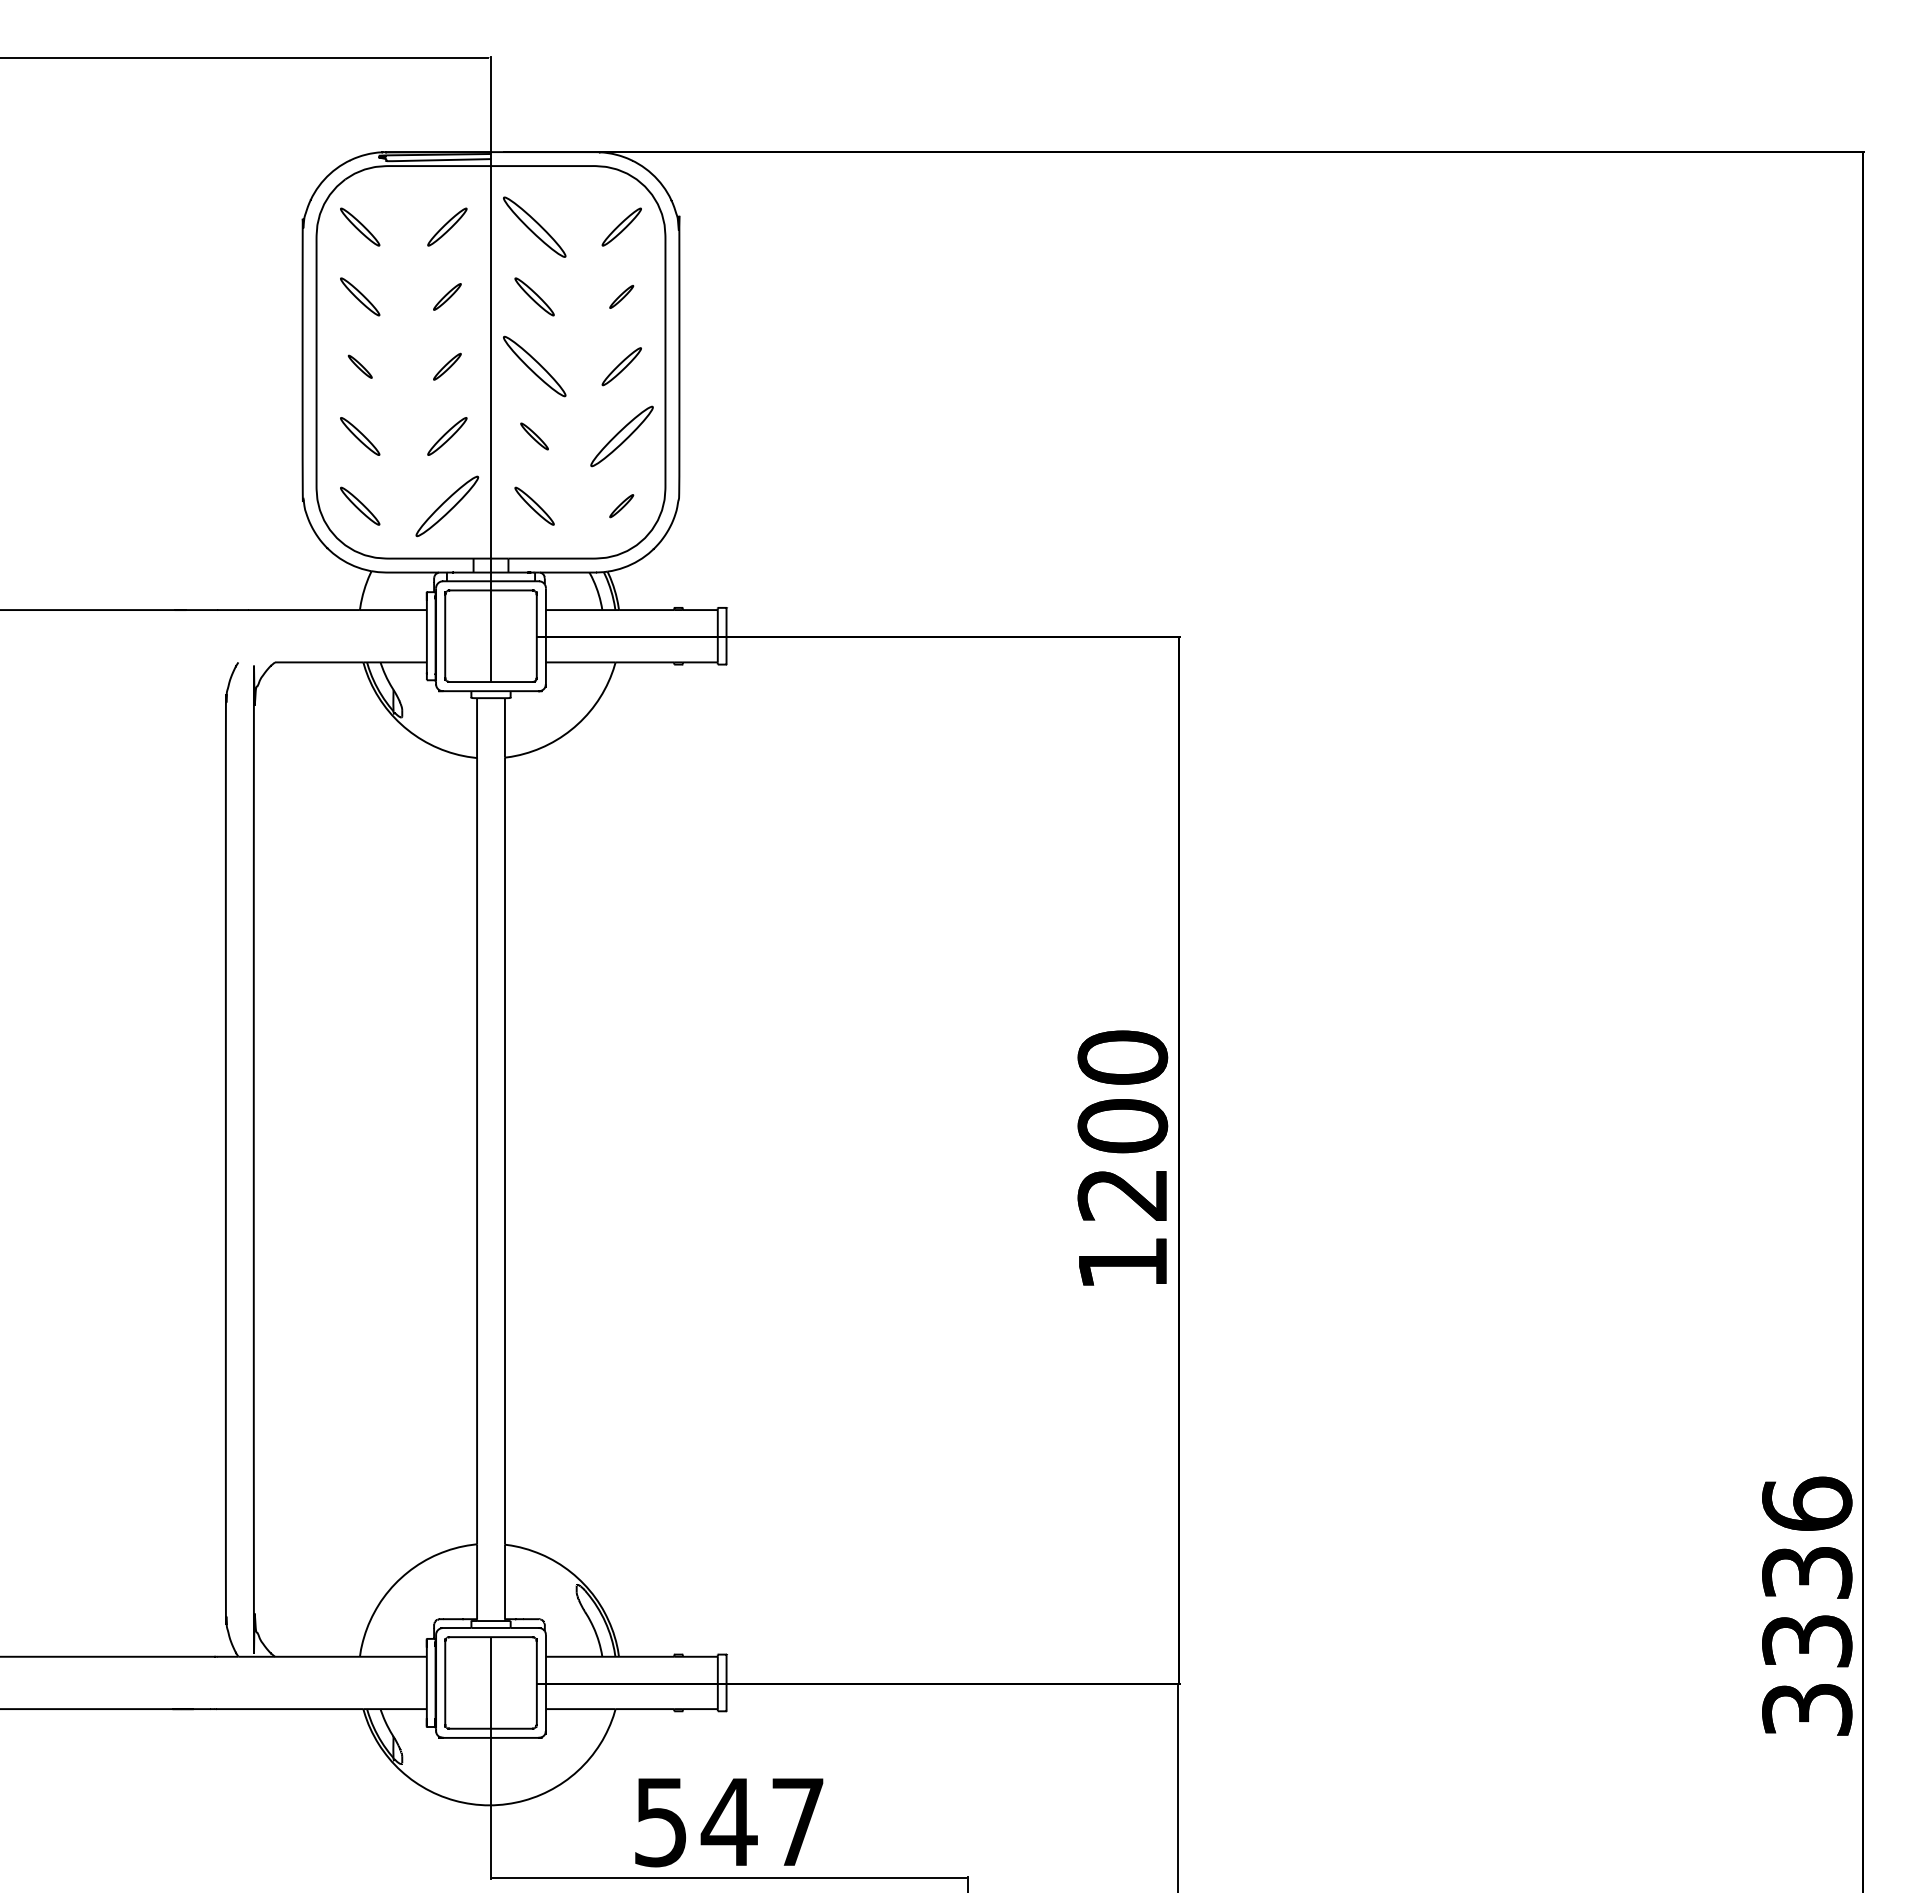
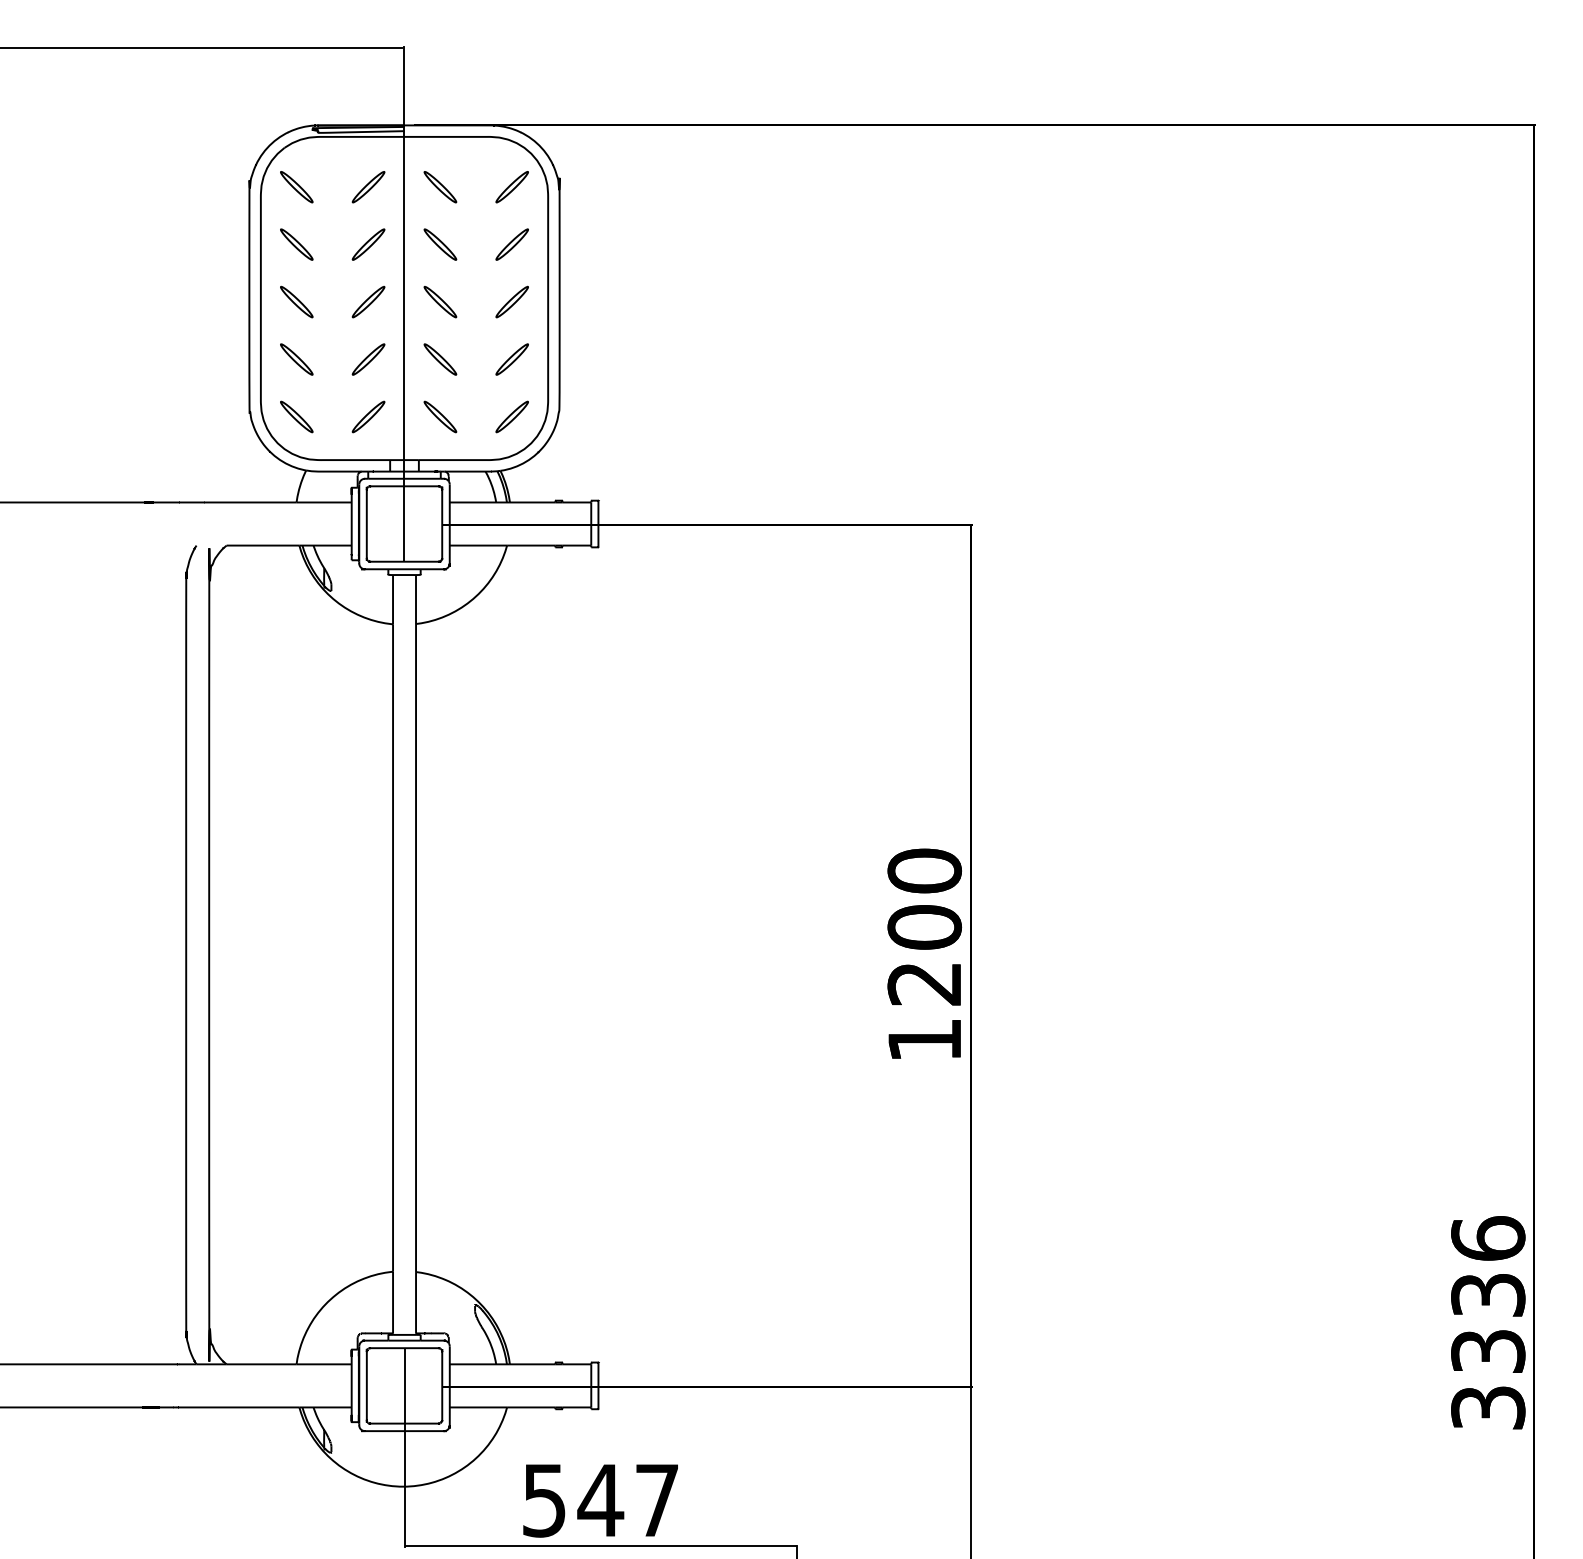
part: (534, 226) -> (440, 186), size x0.62
part: (447, 296) -> (368, 244), size x1.43
part: (621, 296) -> (511, 244), size x1.67
part: (360, 366) -> (297, 301), size x1.67
part: (447, 366) -> (368, 301), size x1.43
part: (534, 366) -> (440, 301), size x0.62
part: (534, 436) -> (440, 359), size x1.43
part: (621, 436) -> (511, 359), size x0.62
part: (447, 505) -> (368, 416), size x0.62
part: (621, 505) -> (511, 416), size x1.67

